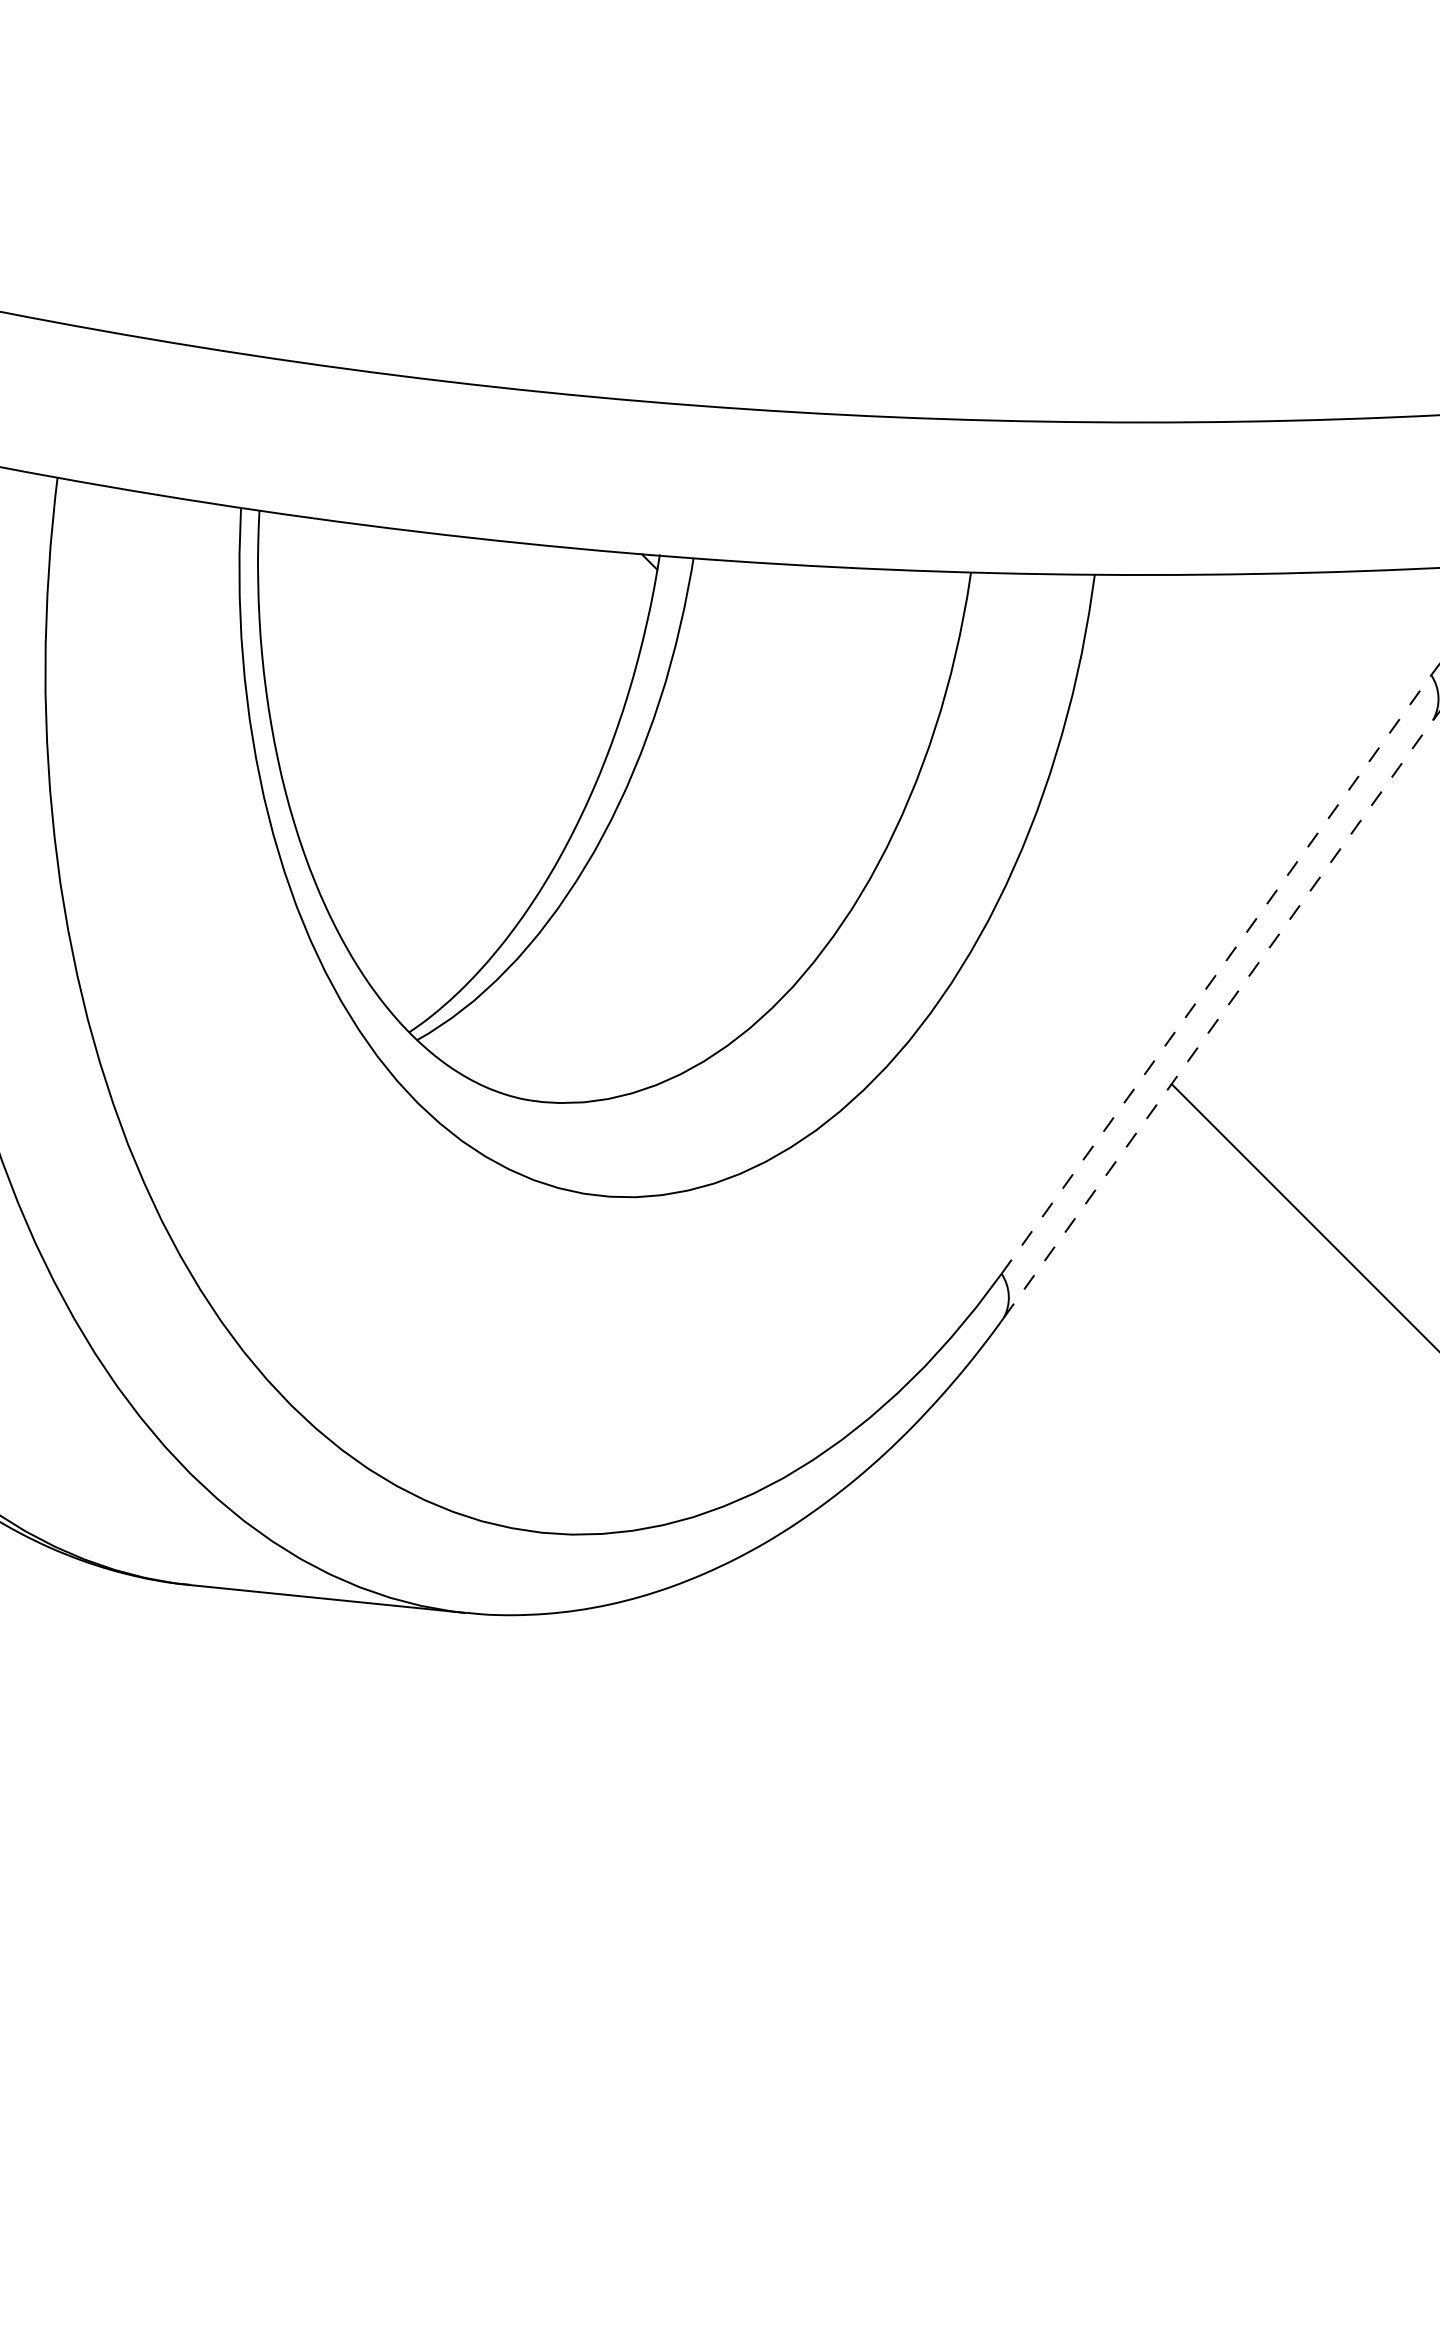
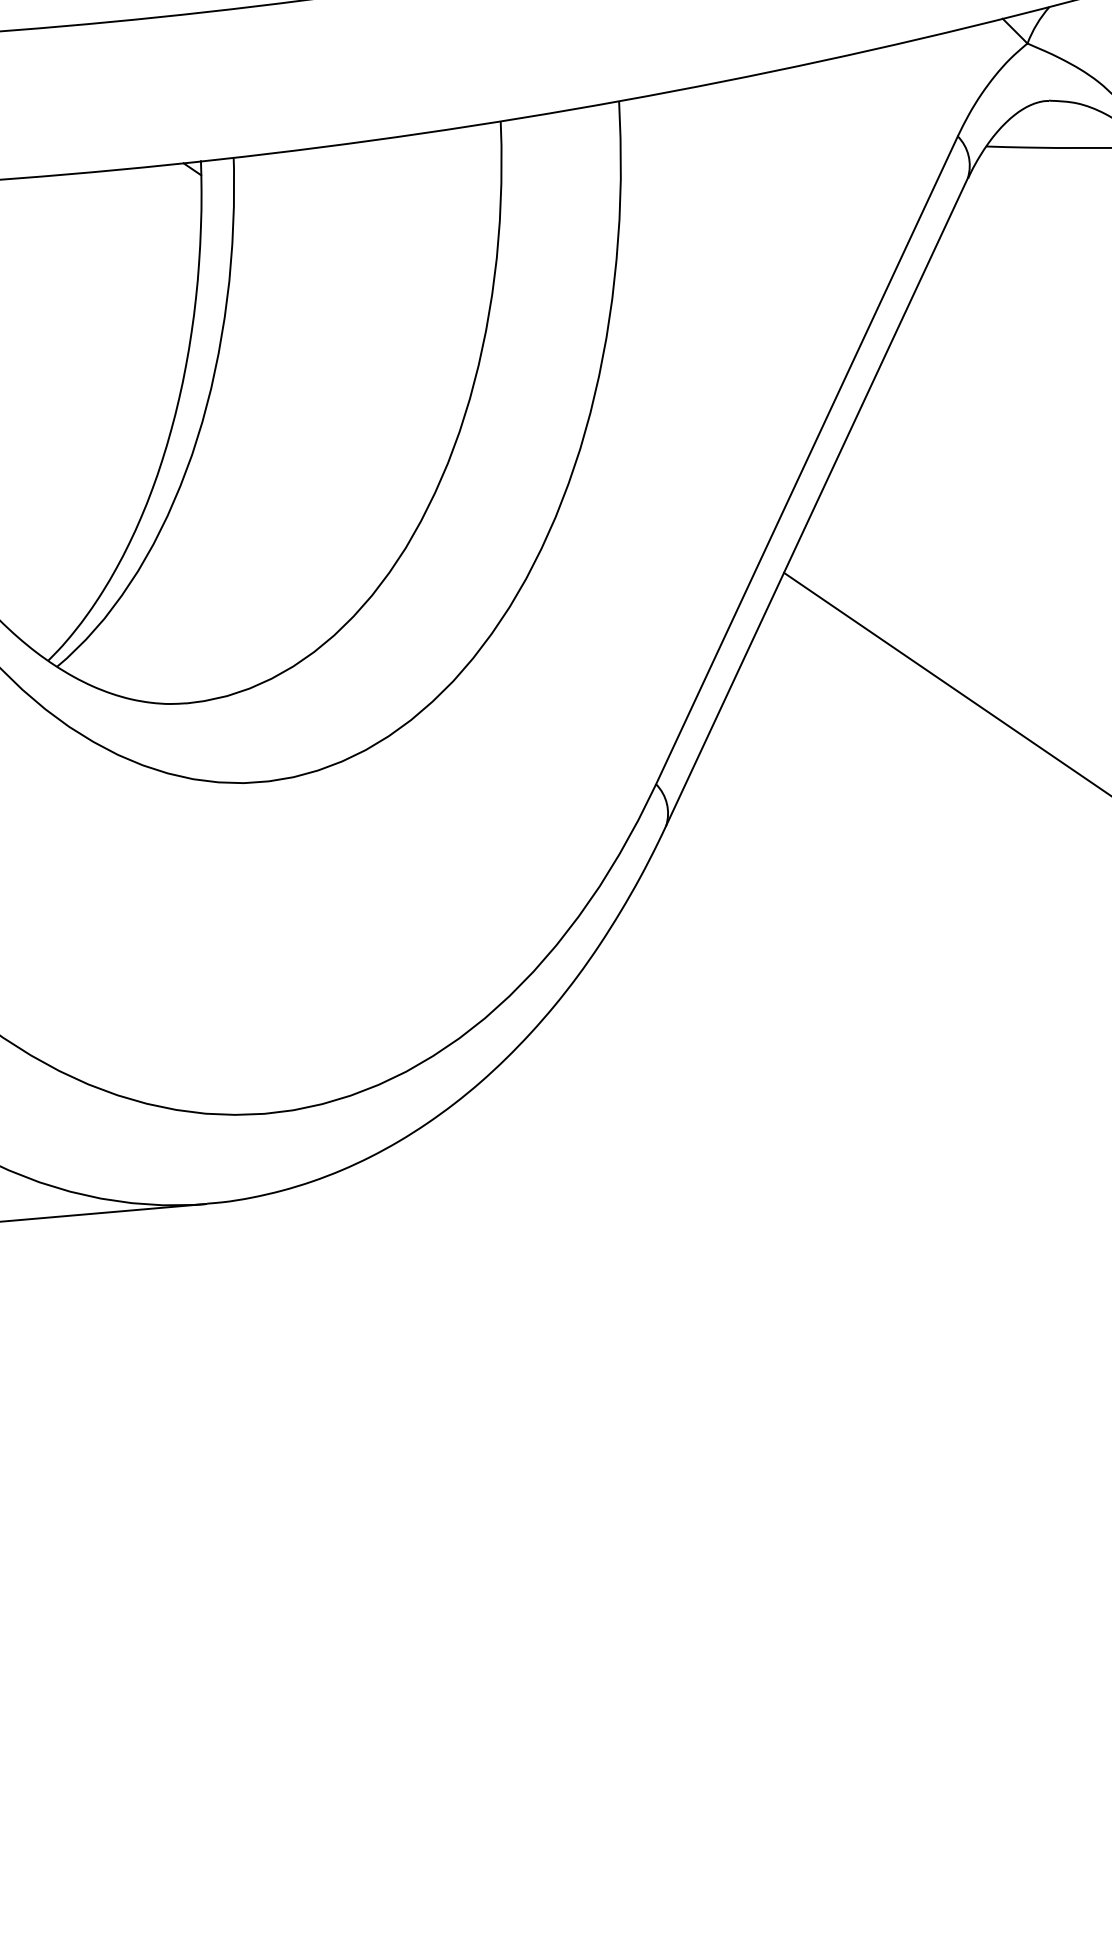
line: (1216, 974) -> (807, 460), dashed -> solid
line: (1218, 1018) -> (816, 501), dashed -> solid

